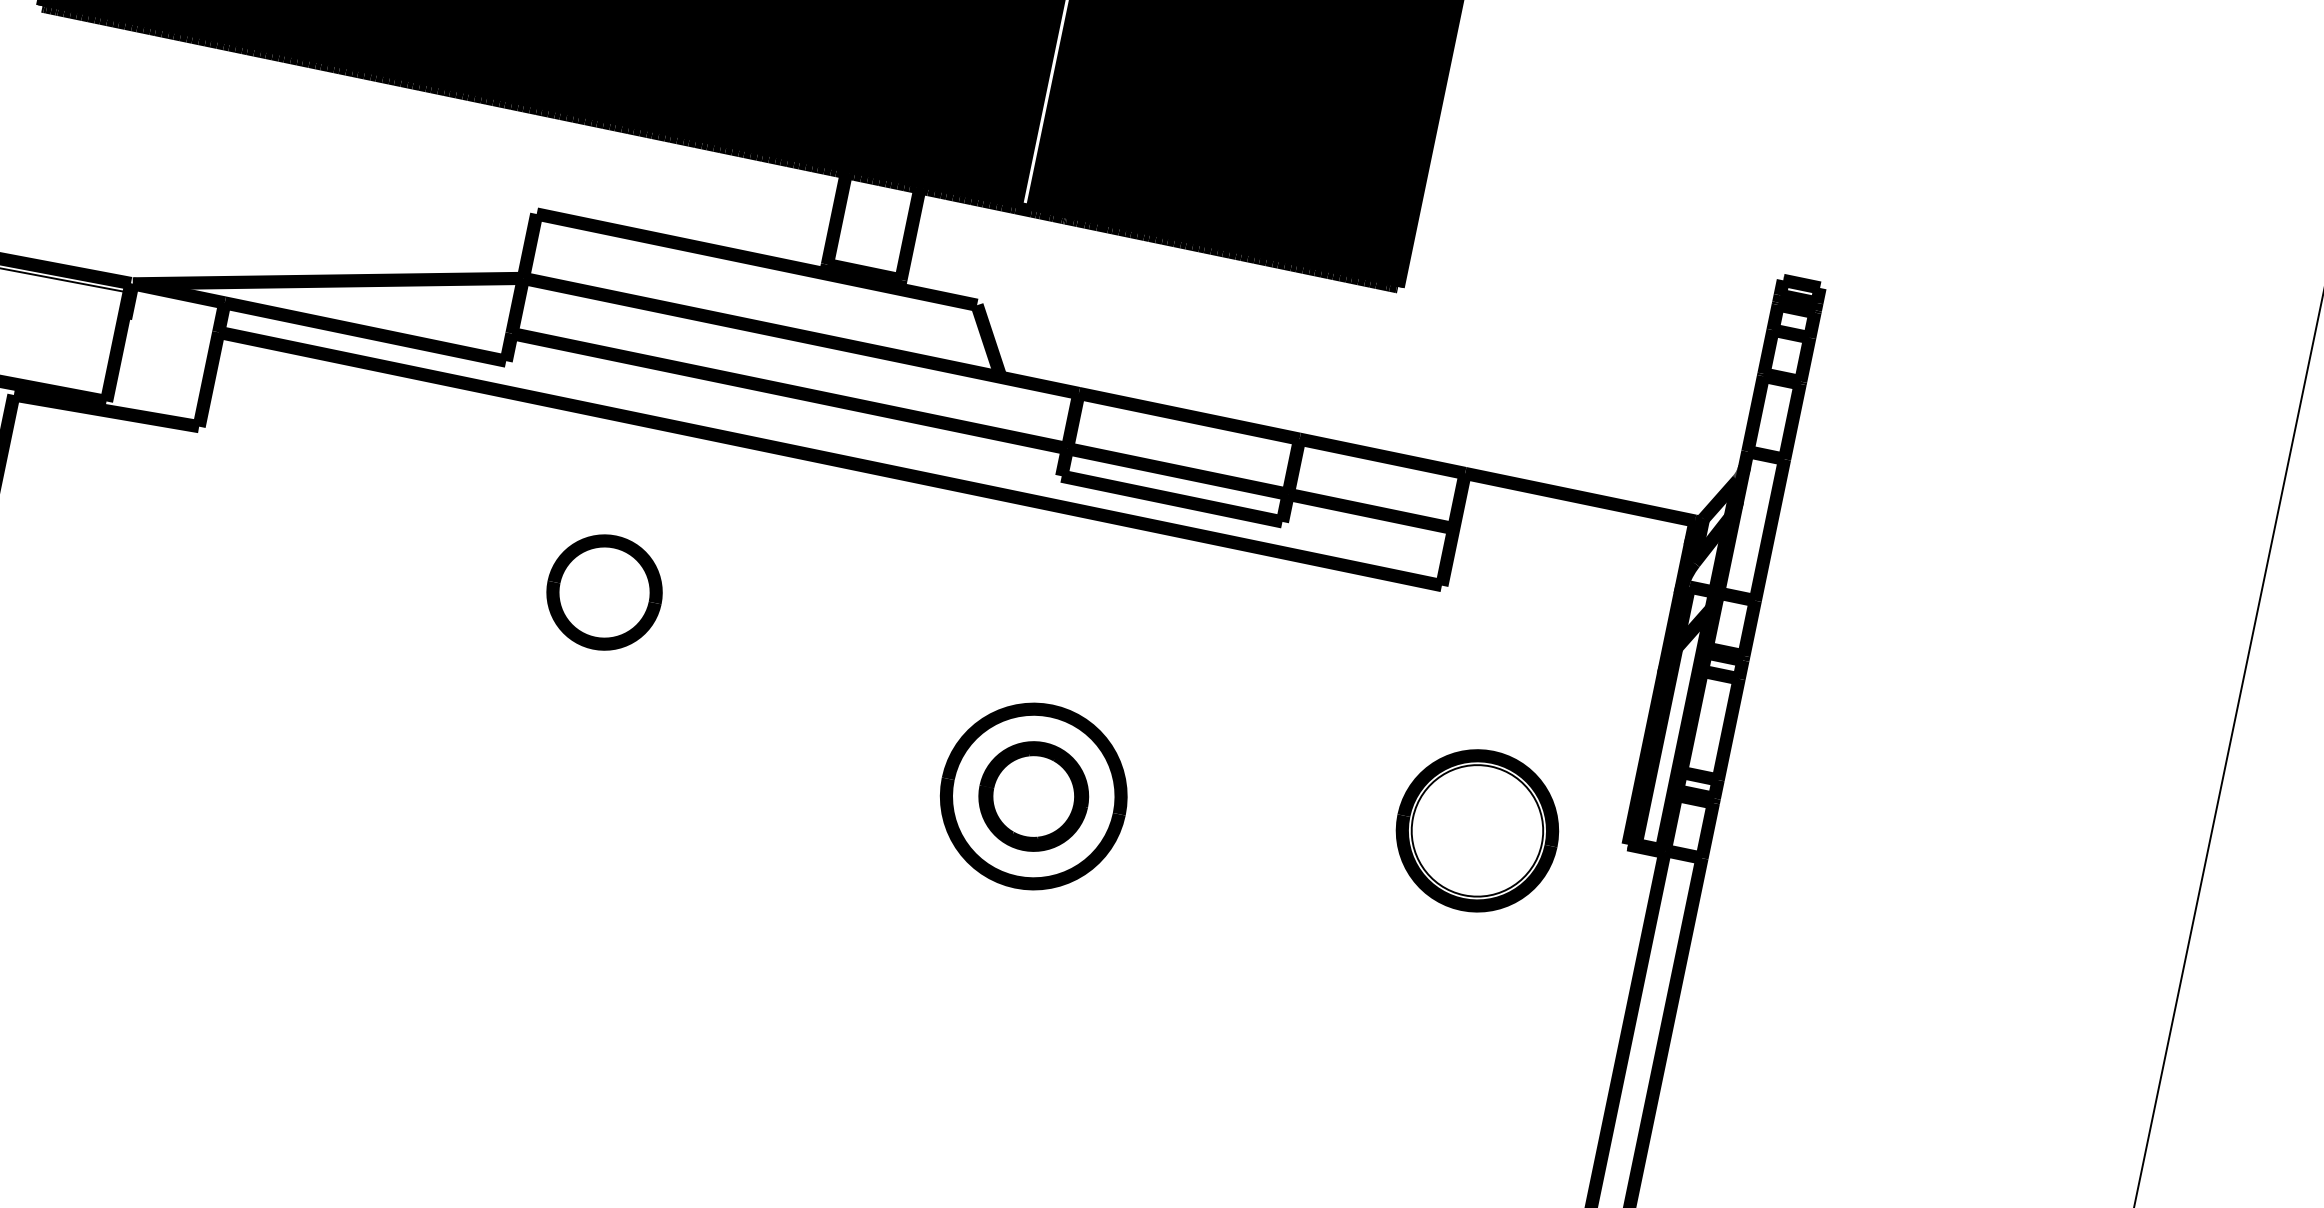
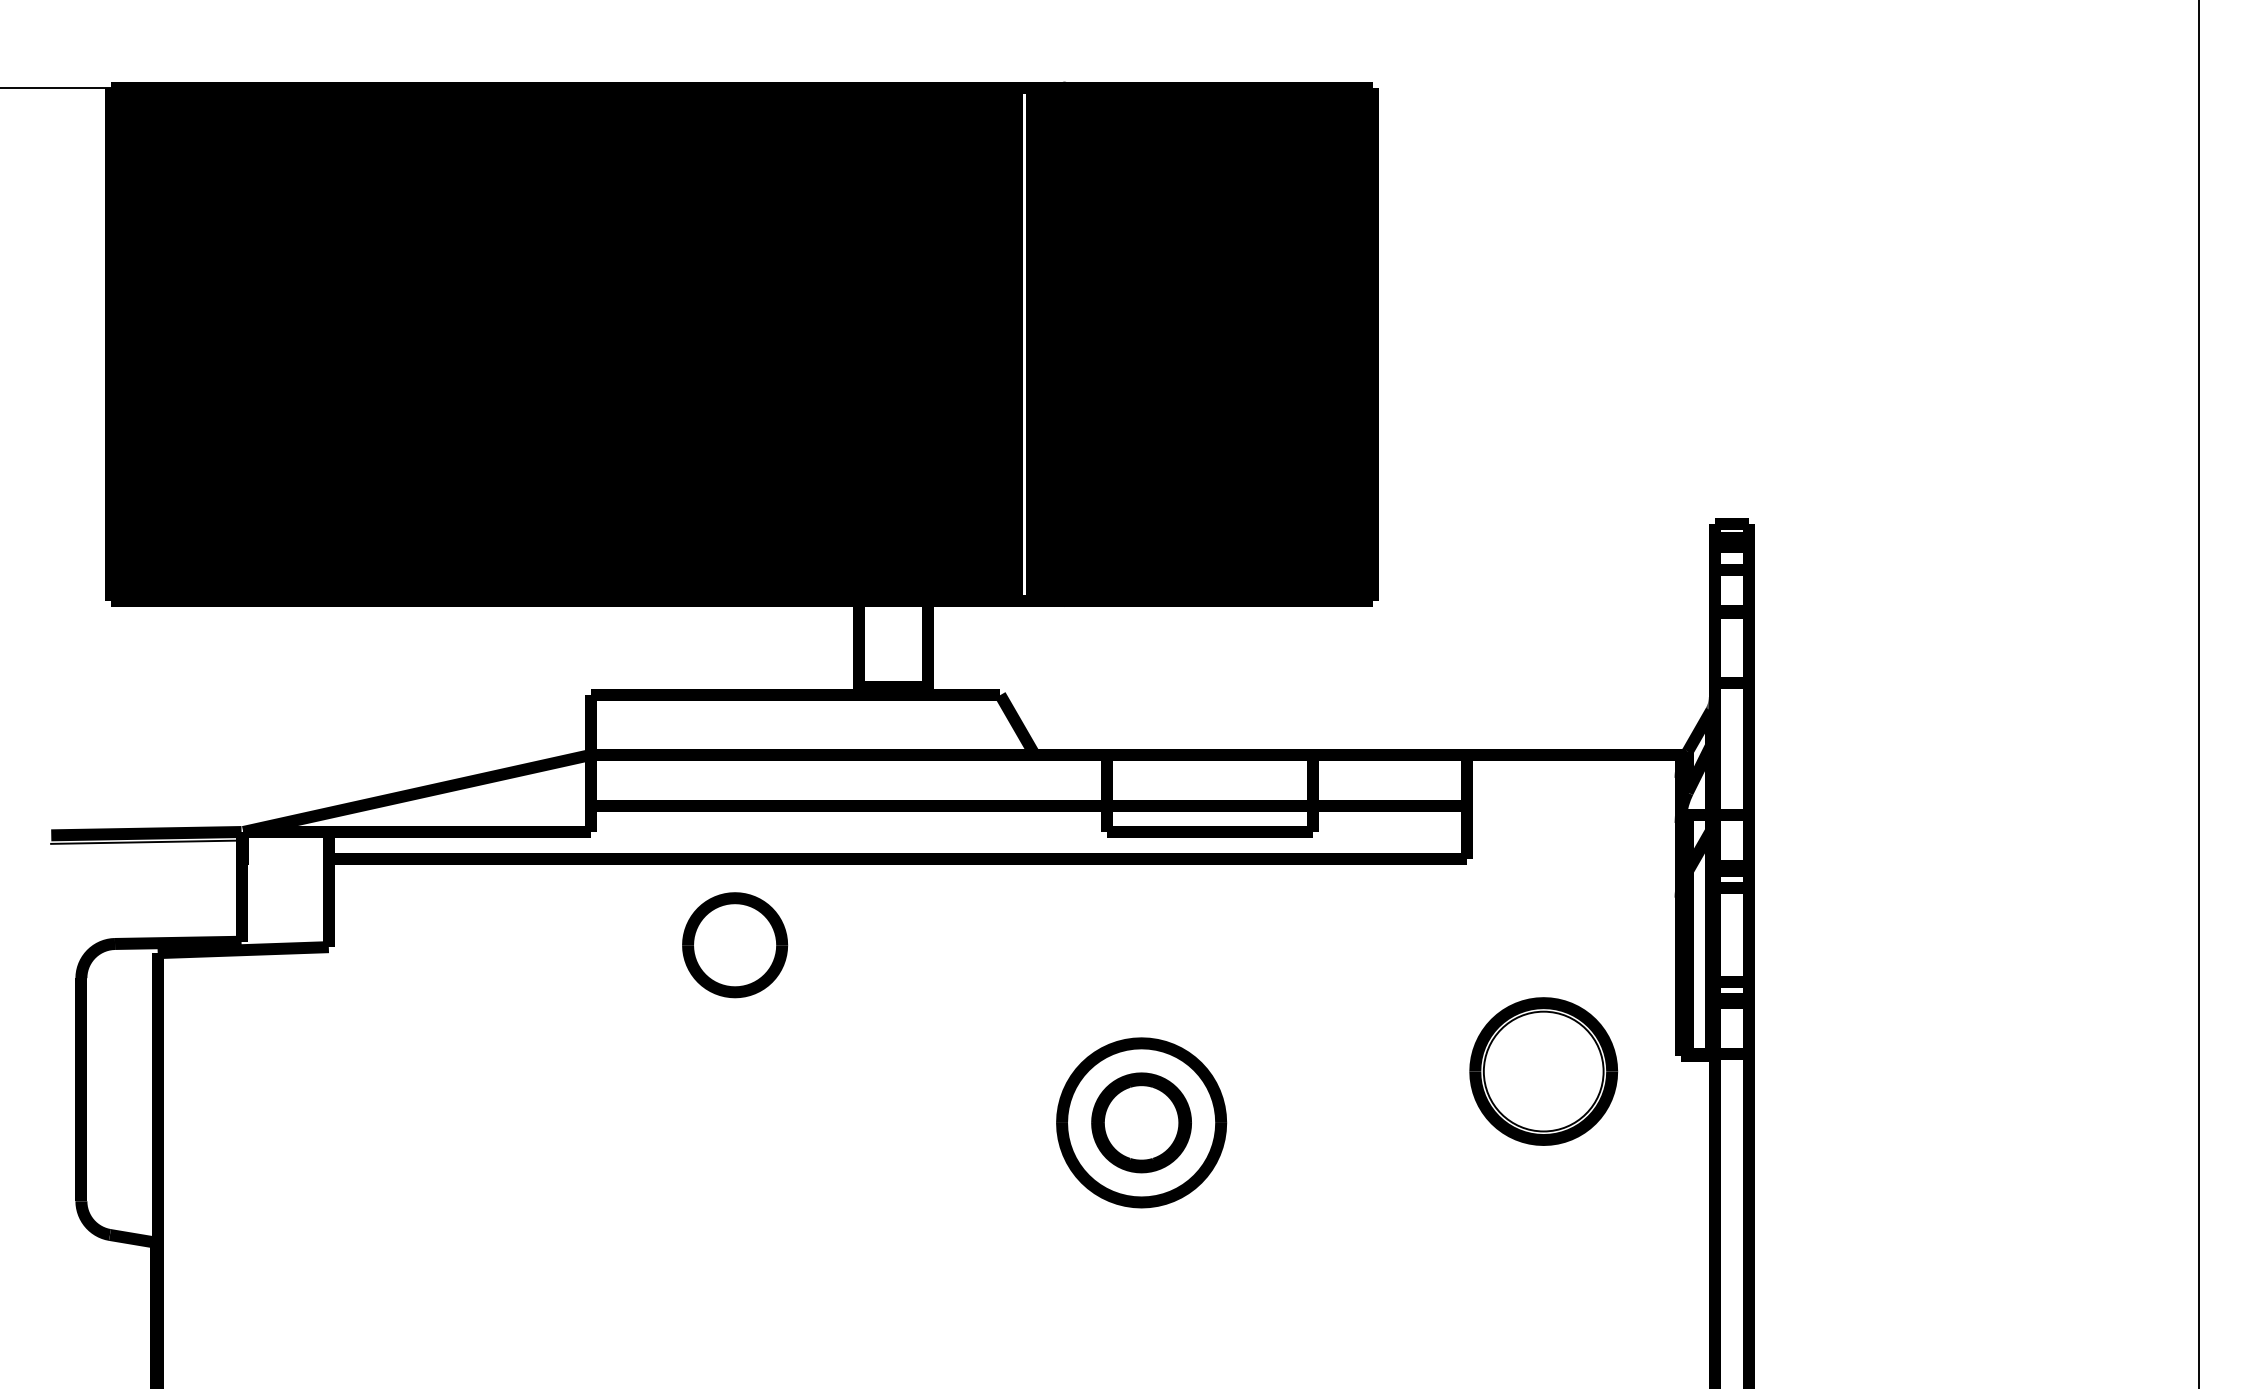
part: (604, 592) -> (735, 945), moved

